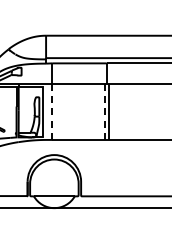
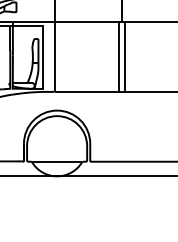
line: (52, 111) -> (54, 56), dashed -> solid
line: (104, 112) -> (119, 57), dashed -> solid

